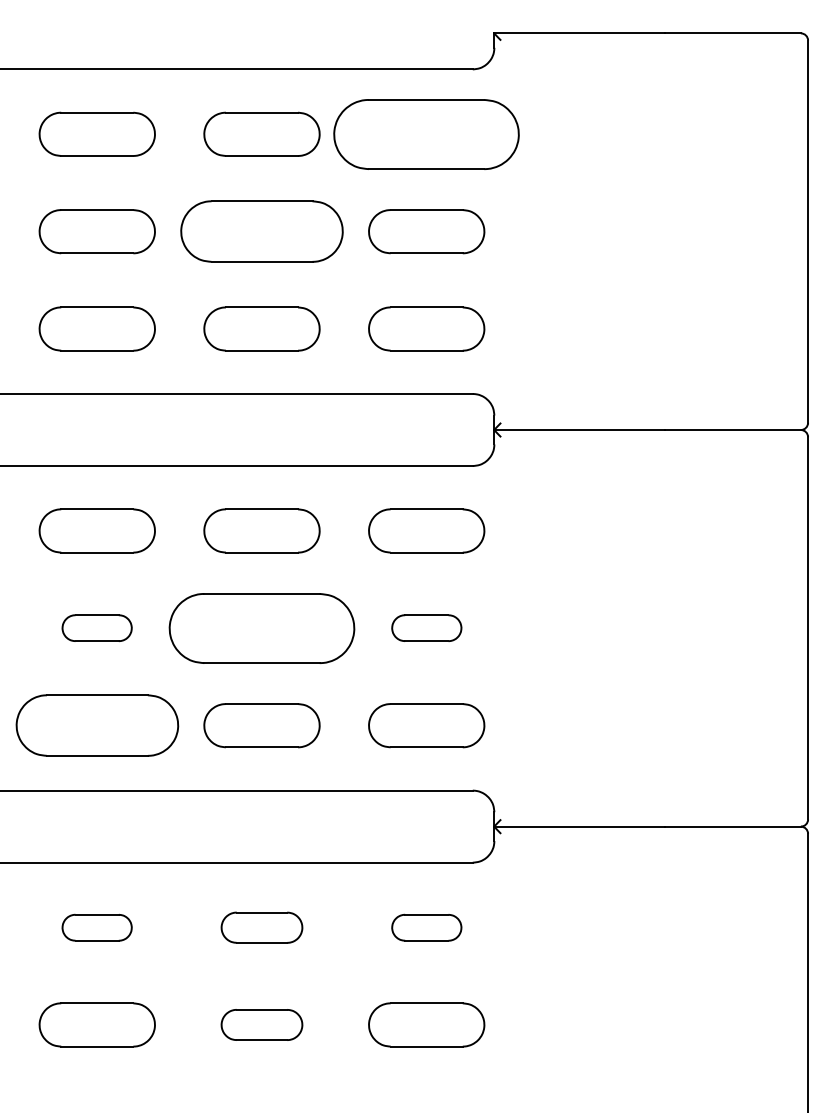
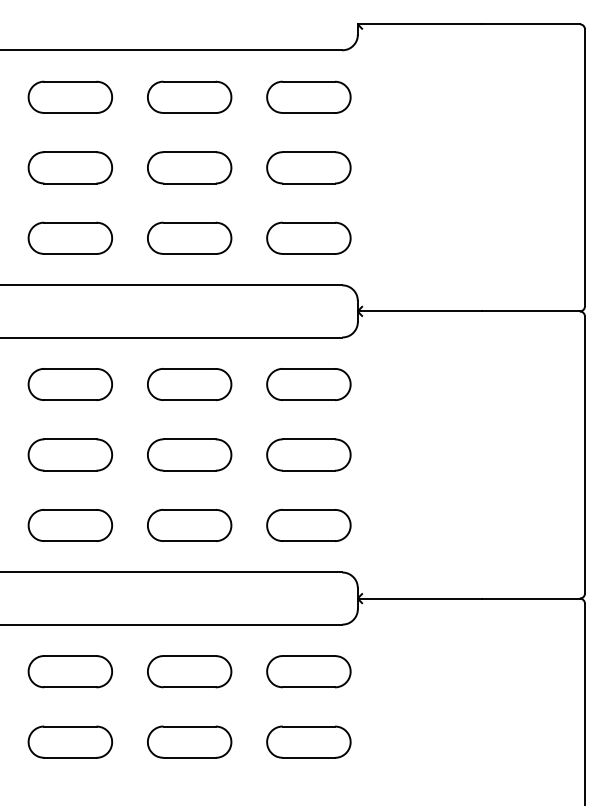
part: (426, 133) -> (308, 96), size x0.62
part: (261, 231) -> (189, 167), size x0.71
part: (96, 627) -> (69, 454), size x1.67
part: (261, 627) -> (189, 454), size x0.62
part: (426, 627) -> (308, 454), size x1.67
part: (96, 725) -> (69, 525), size x0.71
part: (96, 927) -> (69, 671), size x1.67
part: (261, 927) -> (189, 671), size x1.43
part: (426, 927) -> (308, 671), size x1.67
part: (261, 1024) -> (189, 741), size x1.43

